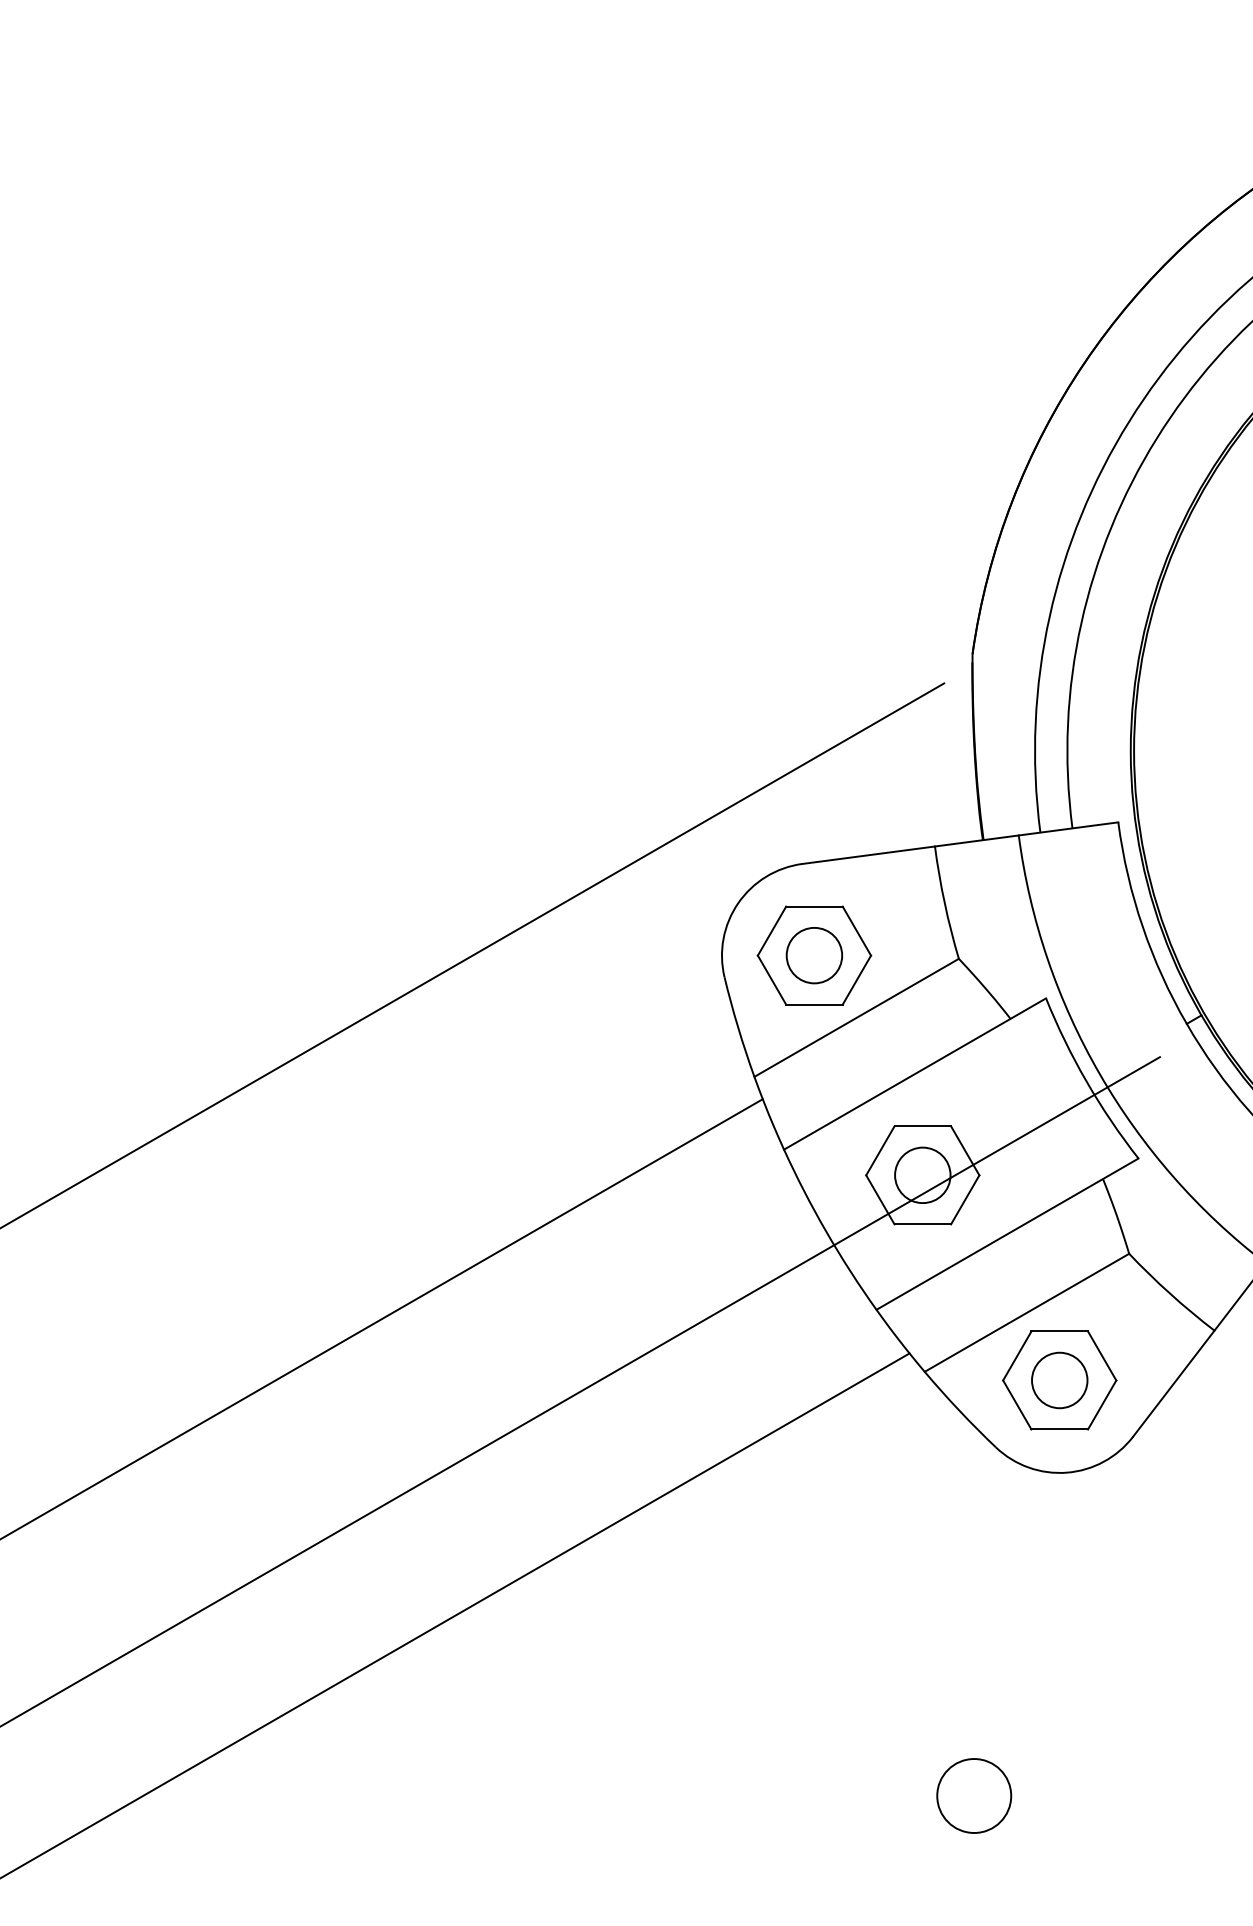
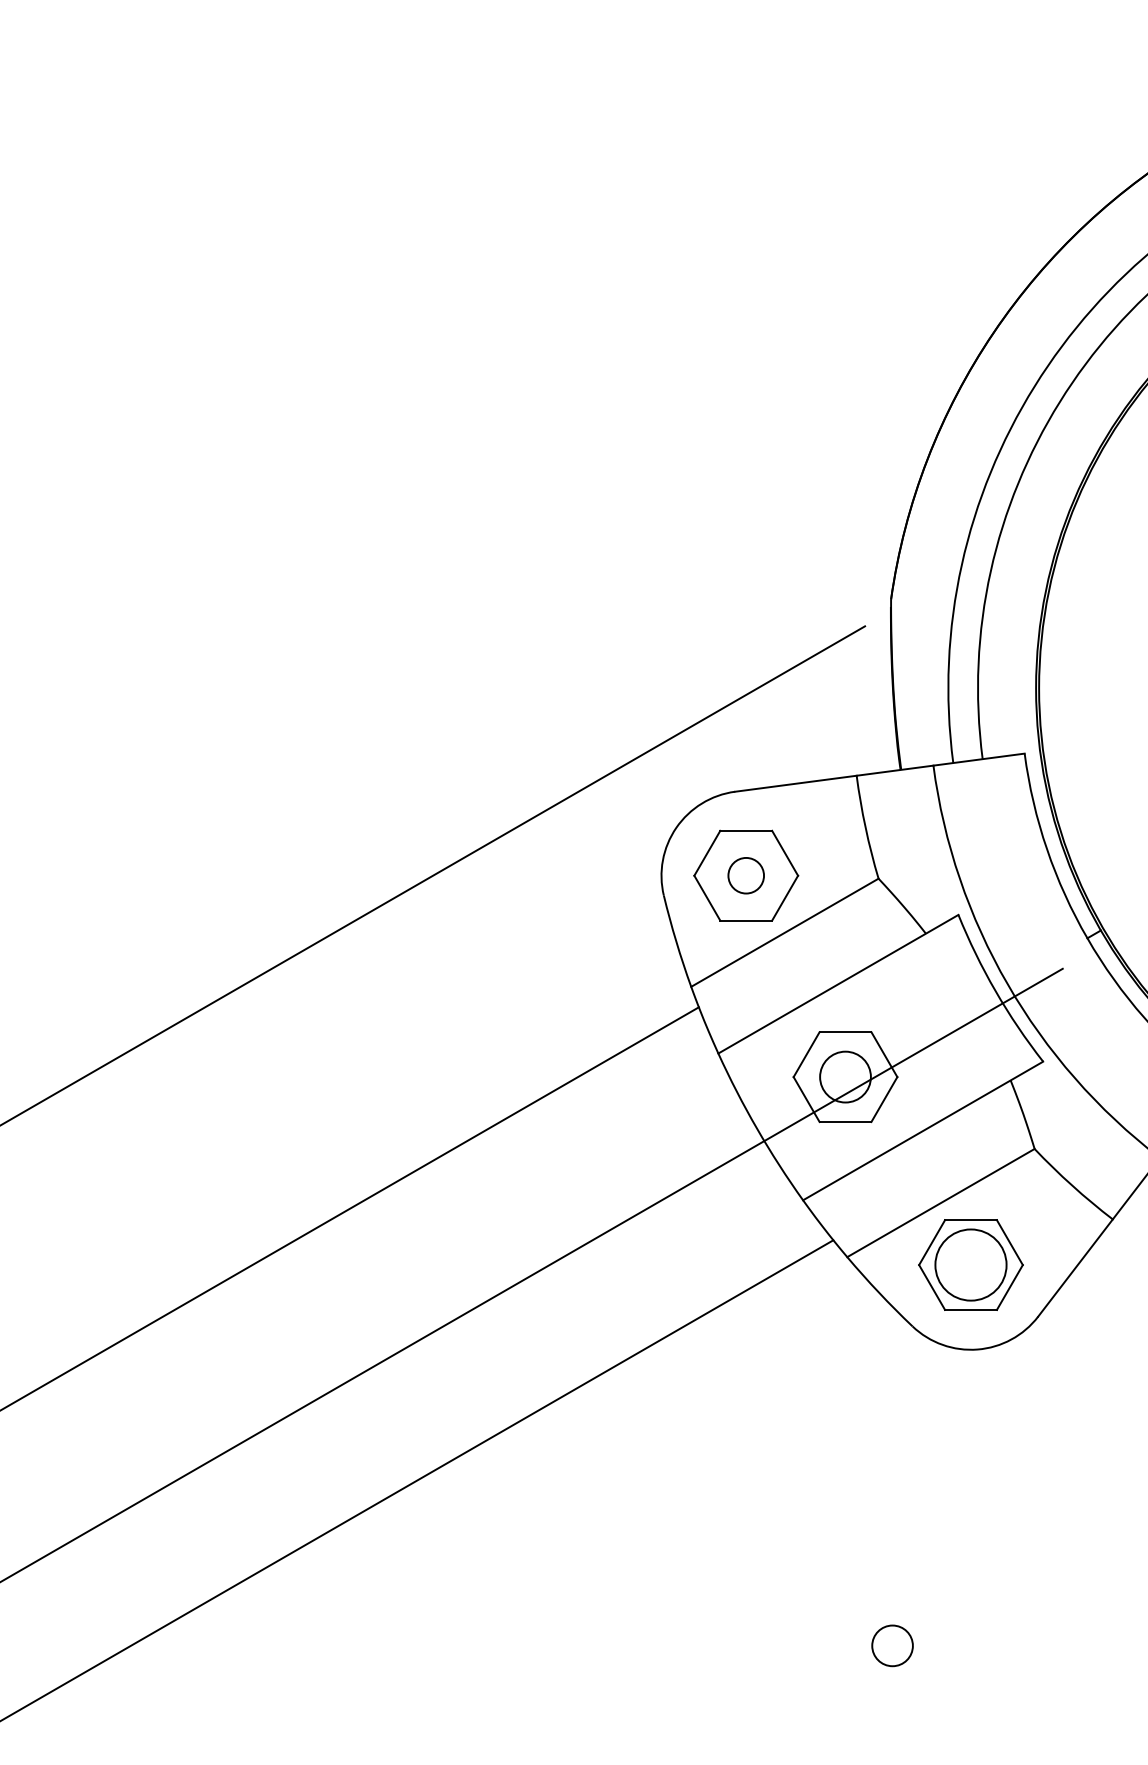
circle: (813, 955) -> (745, 875), size x0.7
circle: (1059, 1379) -> (970, 1264), size x1.4
circle: (974, 1795) -> (892, 1645), size x0.6

